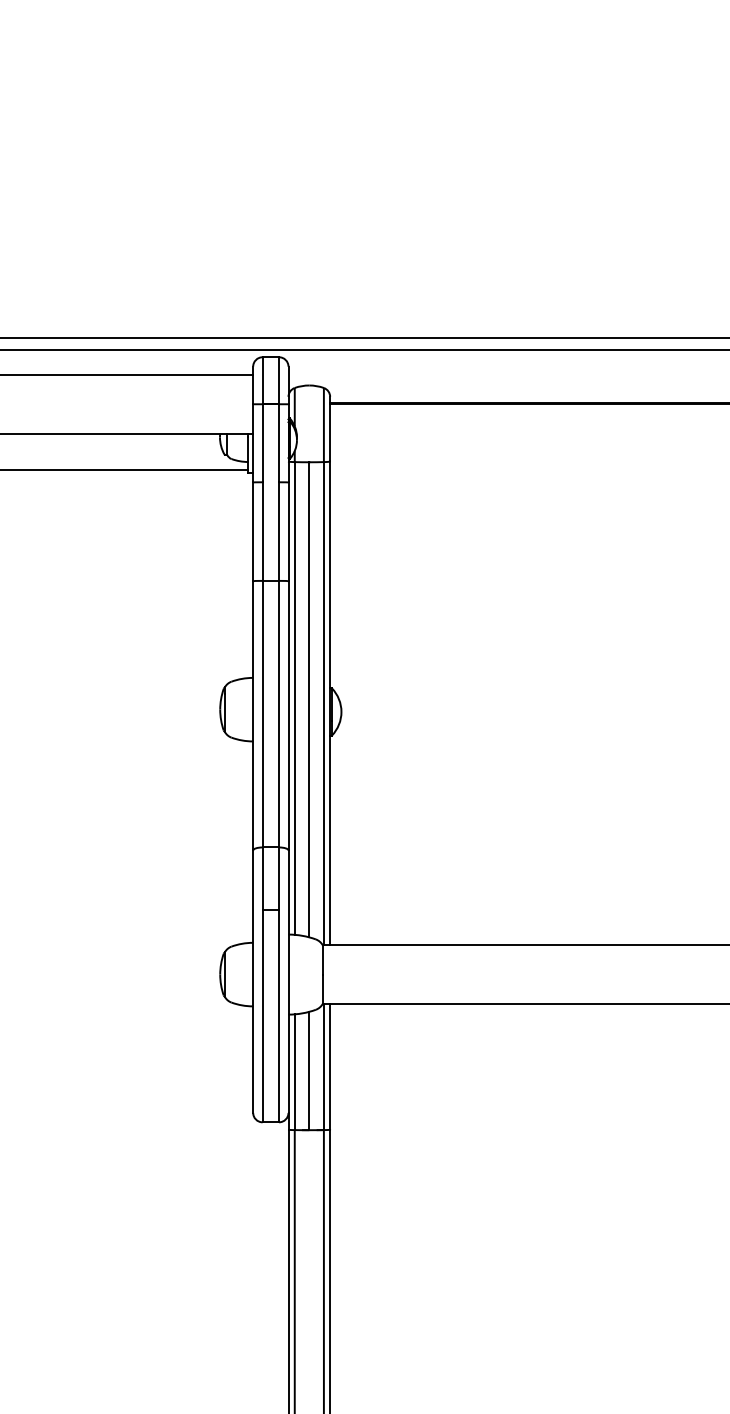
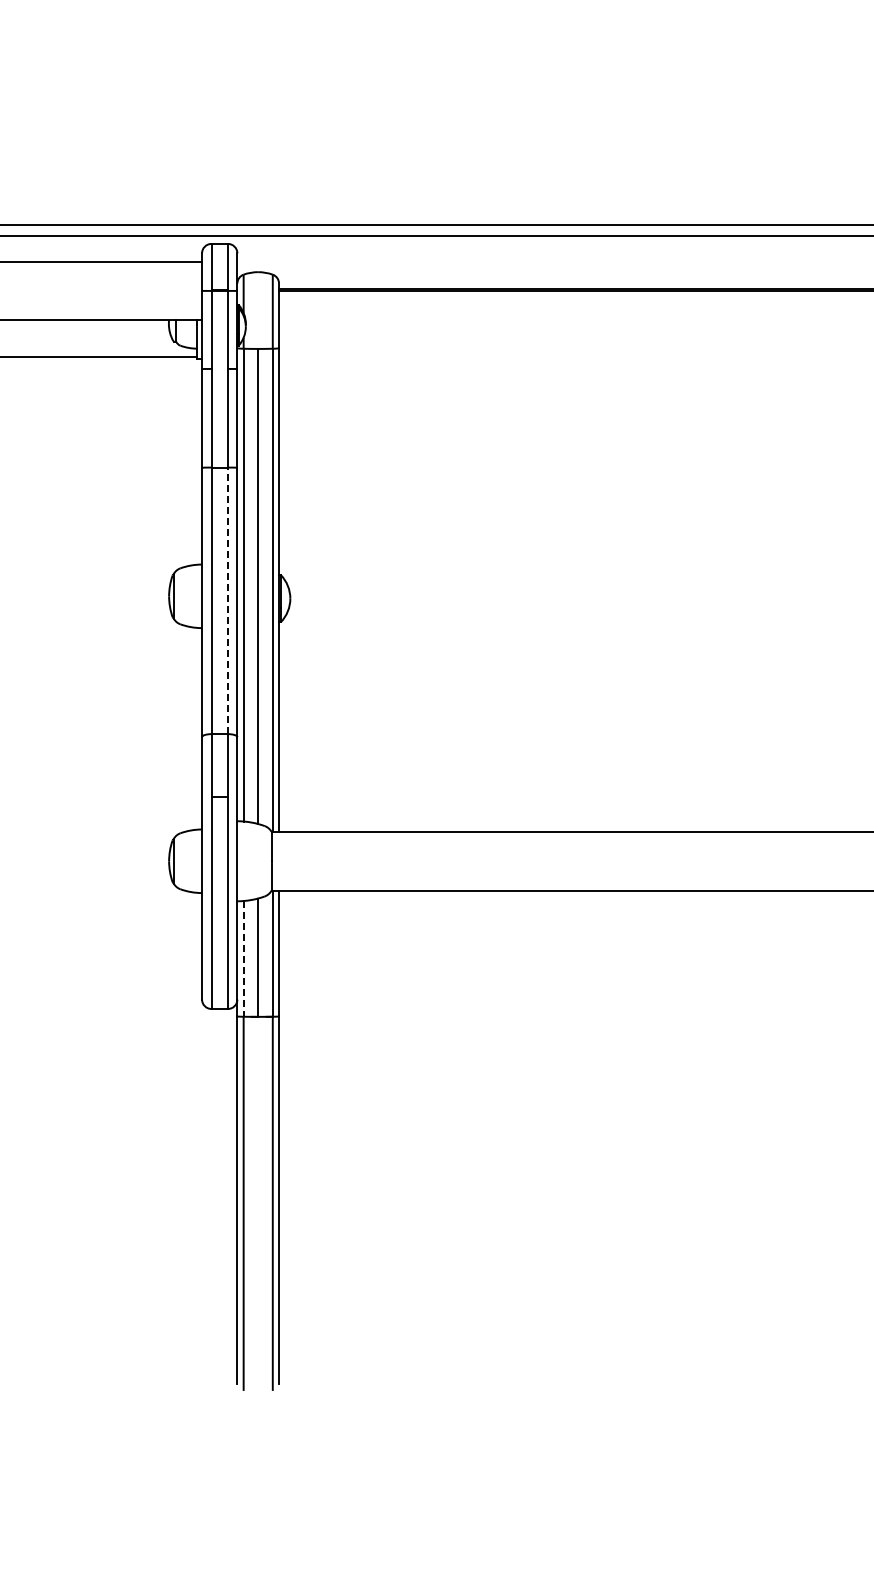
line: (278, 713) -> (227, 600), solid -> dashed
line: (294, 1071) -> (243, 958), solid -> dashed

